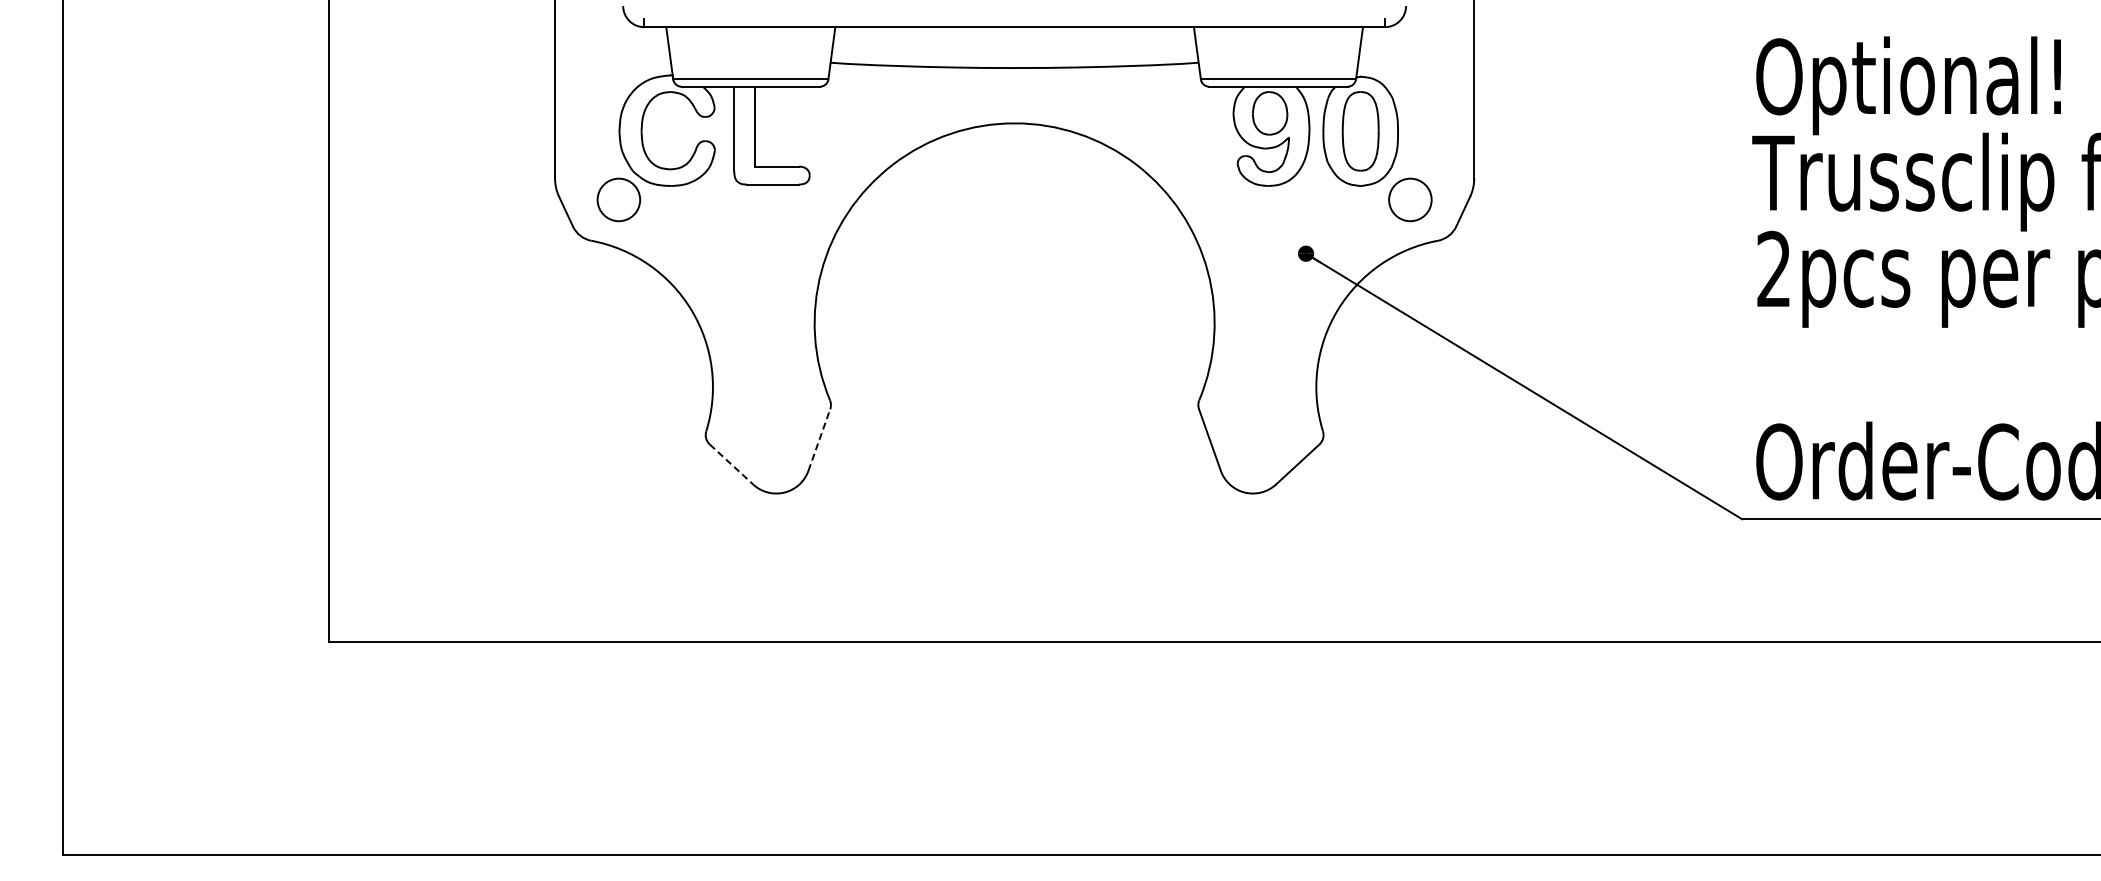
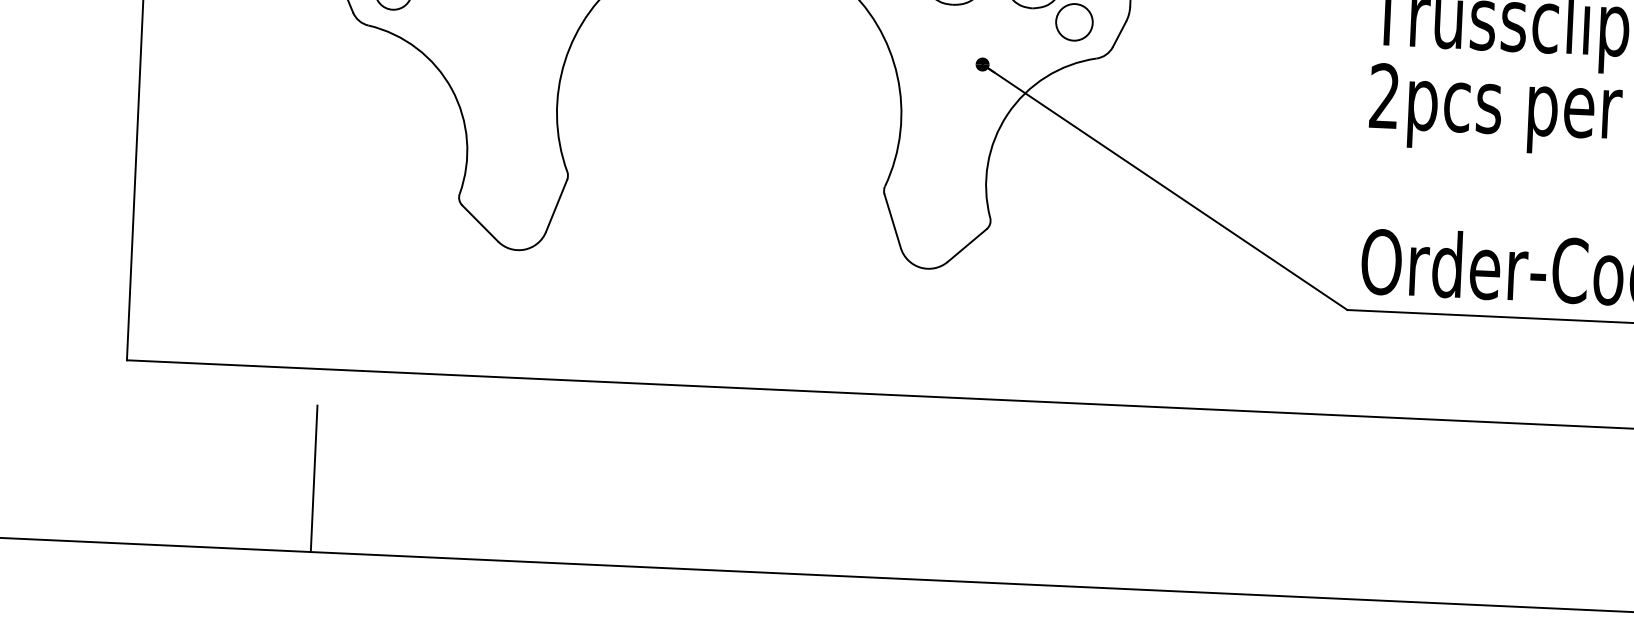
line: (819, 440) -> (556, 206), dashed -> solid
line: (731, 464) -> (480, 223), dashed -> solid
line: (552, 769) -> (314, 478), added

